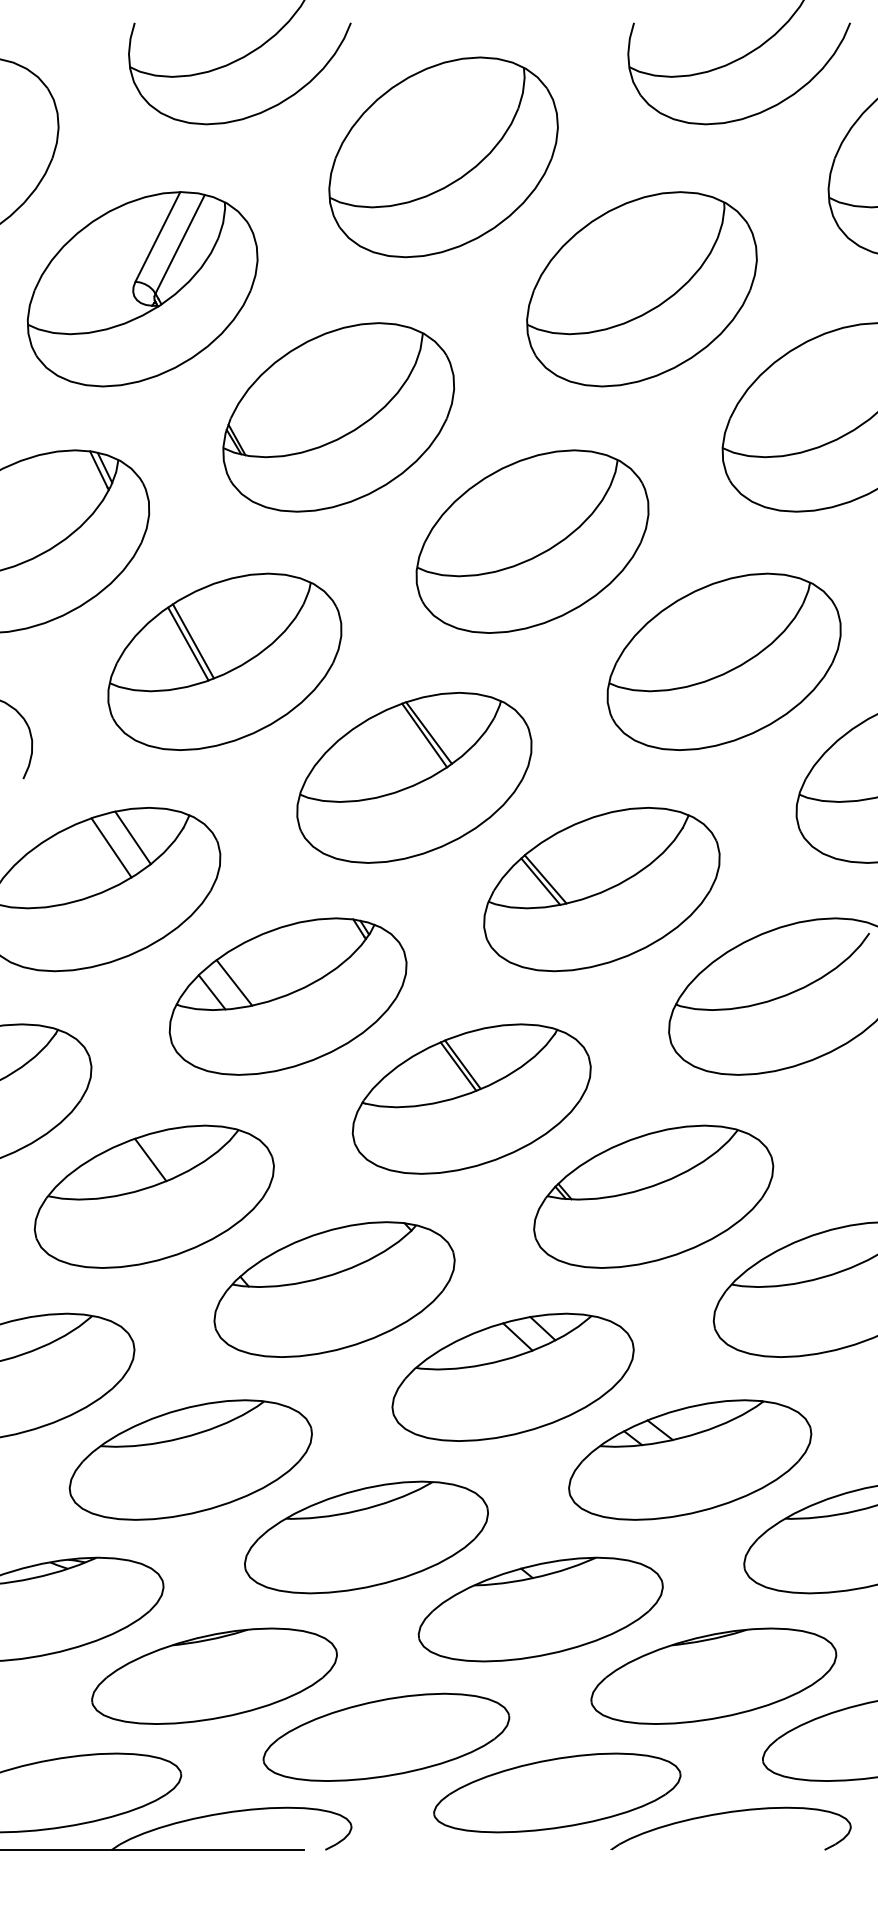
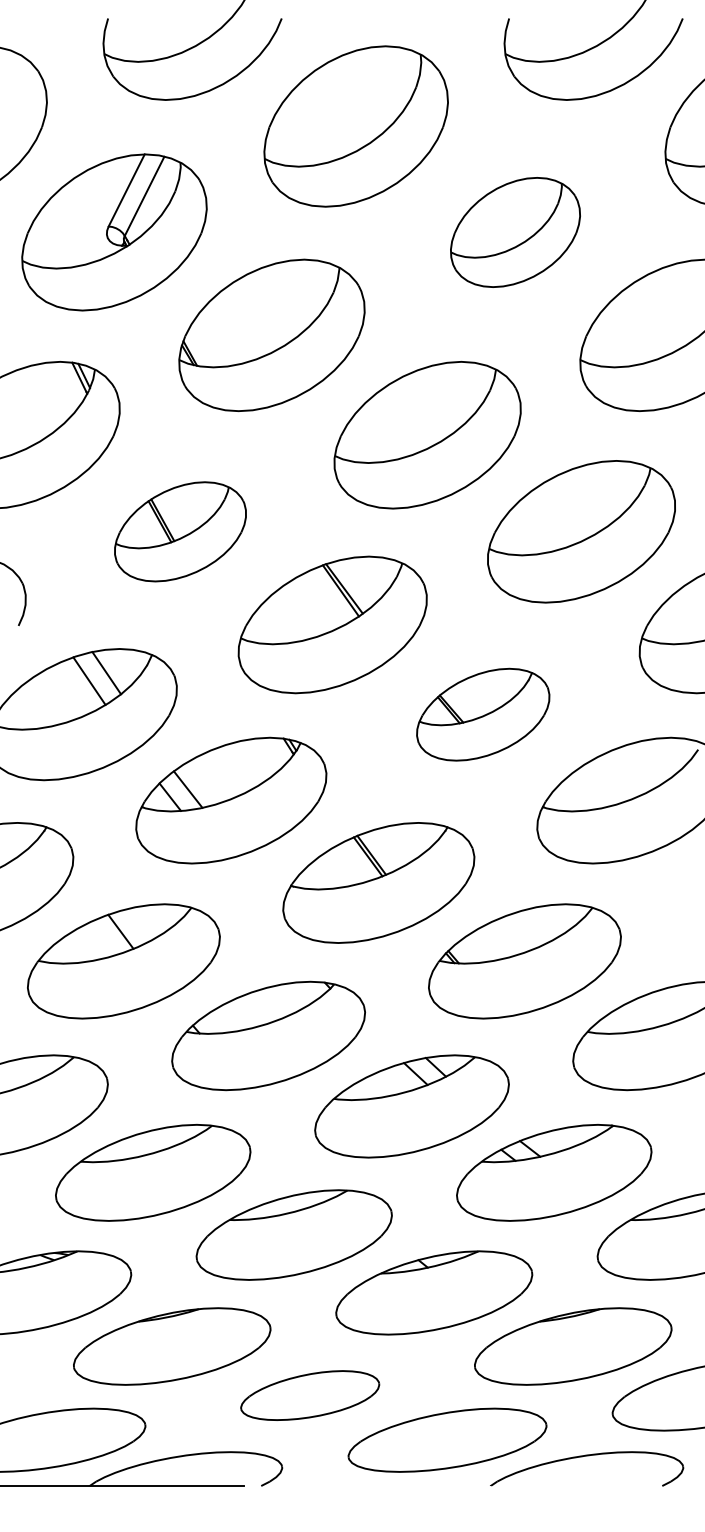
part: (641, 289) -> (515, 232), size x0.7
part: (224, 661) -> (180, 531), size x0.7
part: (600, 889) -> (482, 714), size x0.7
part: (385, 1737) -> (309, 1395), size x0.7

